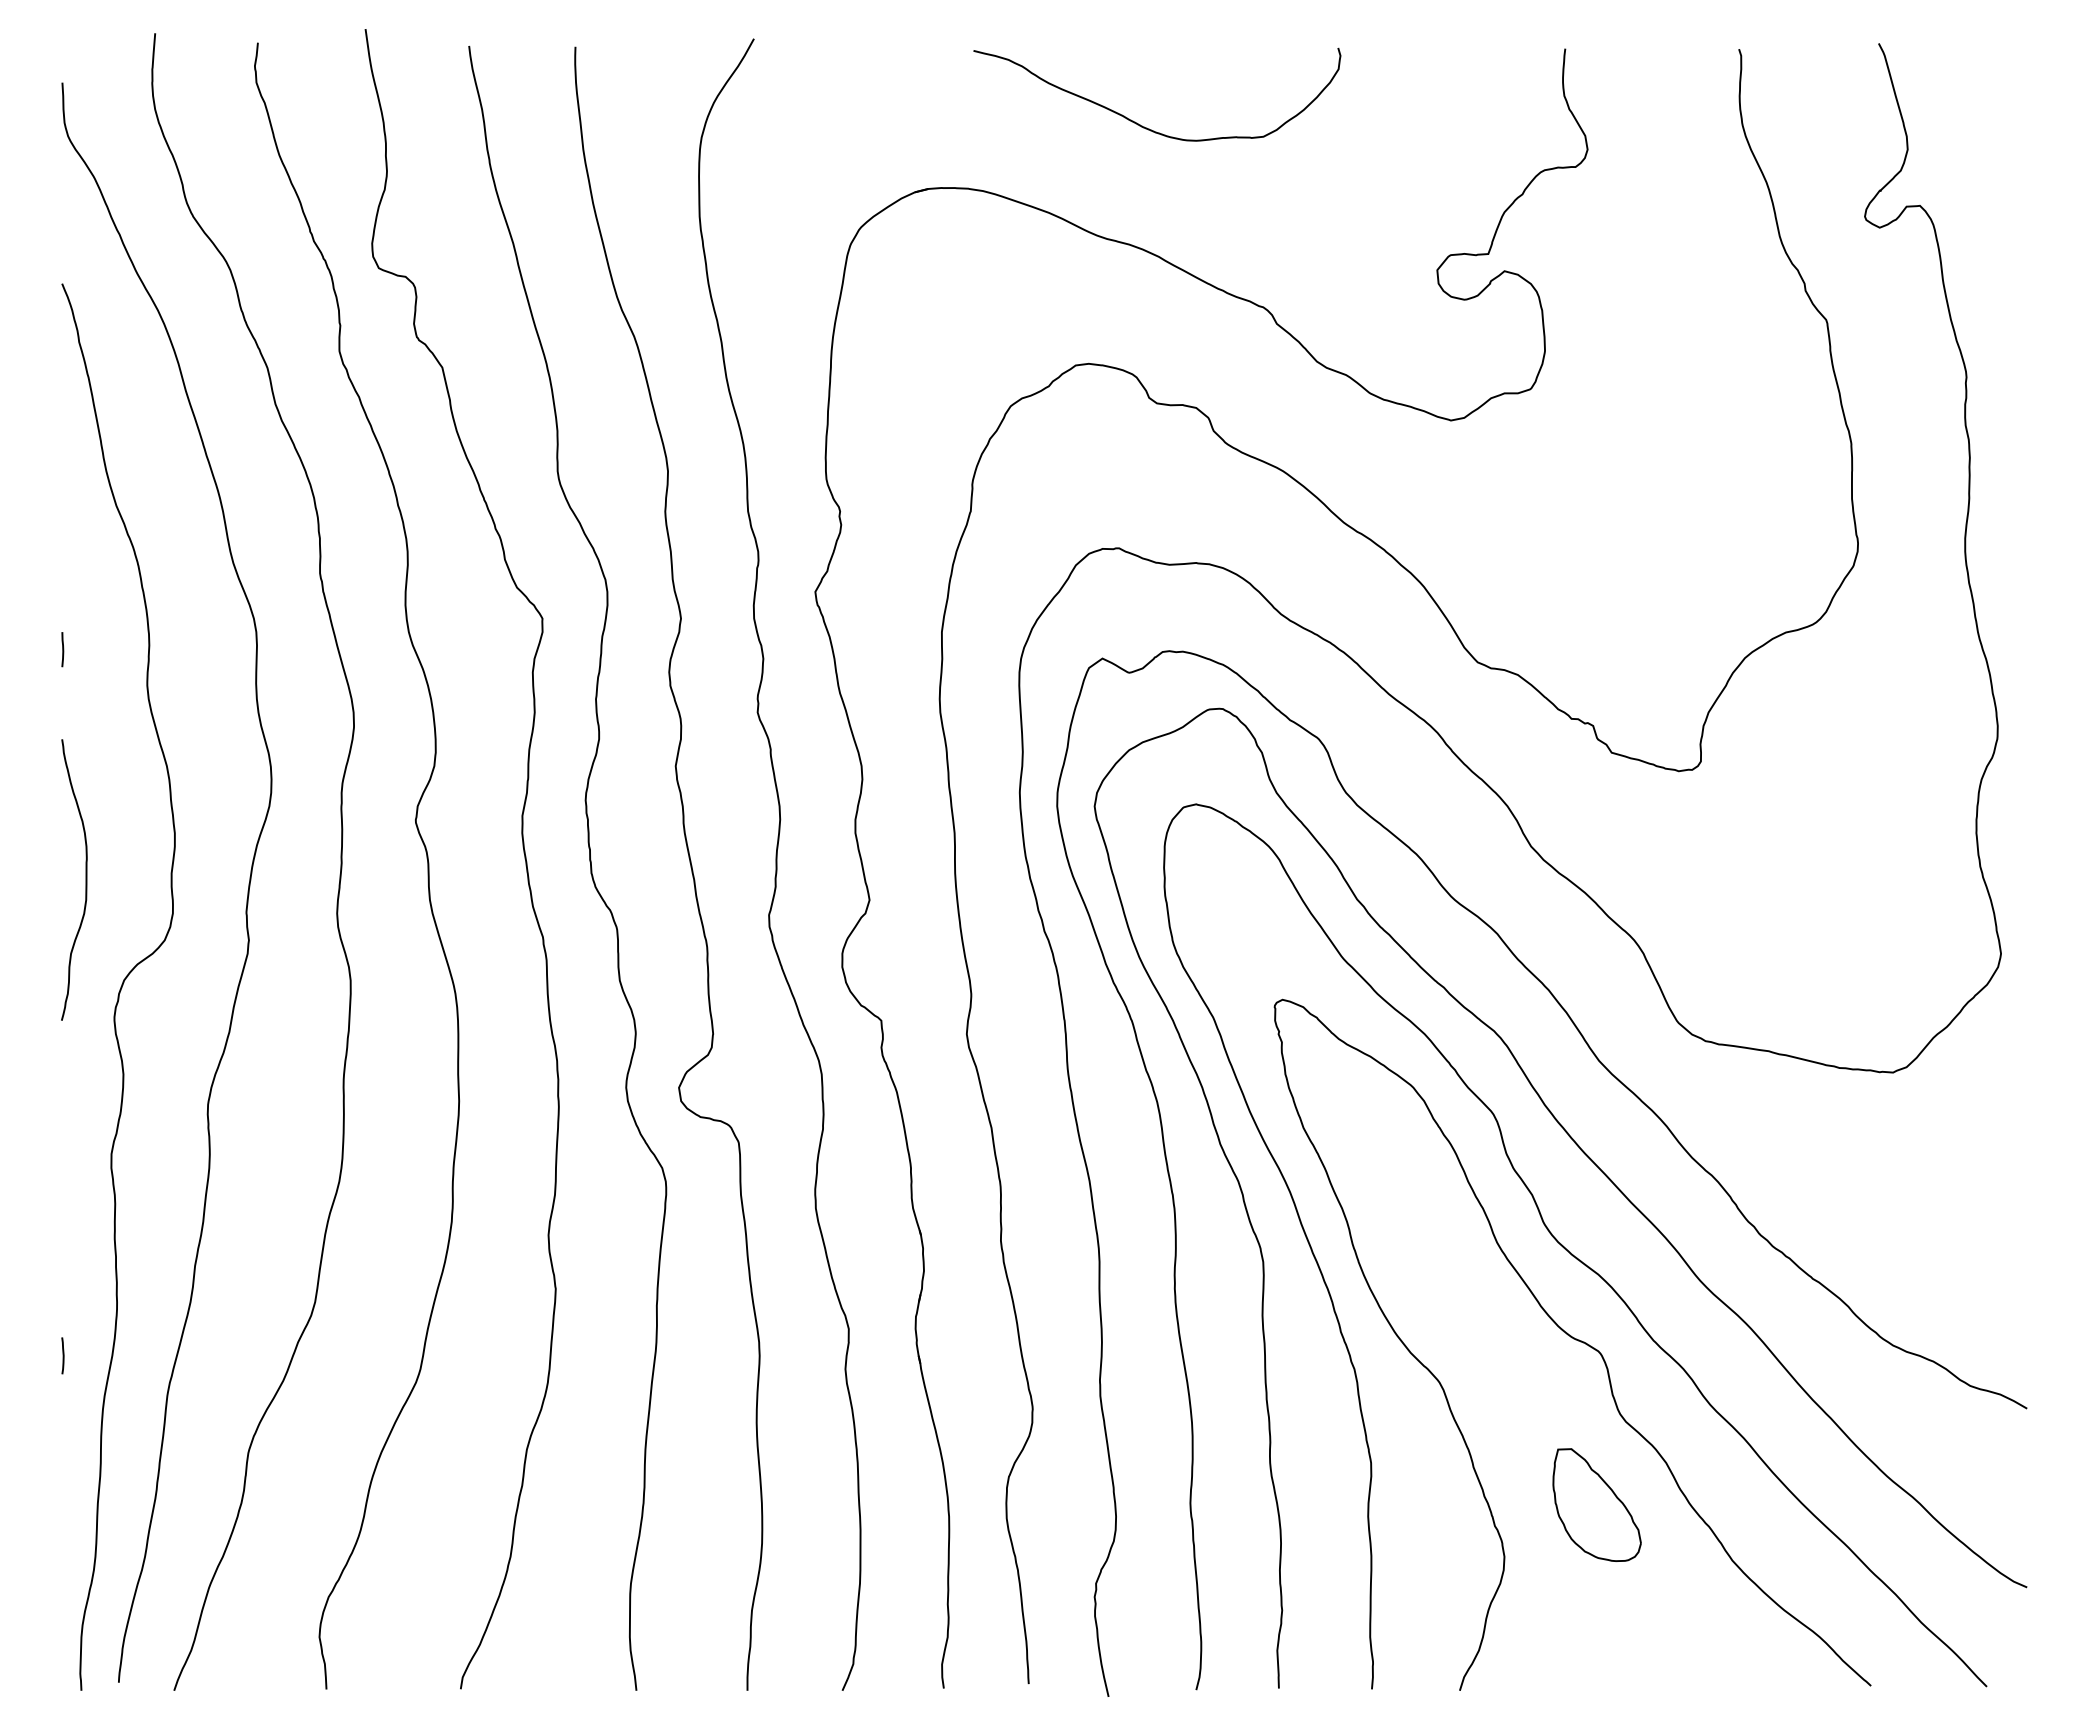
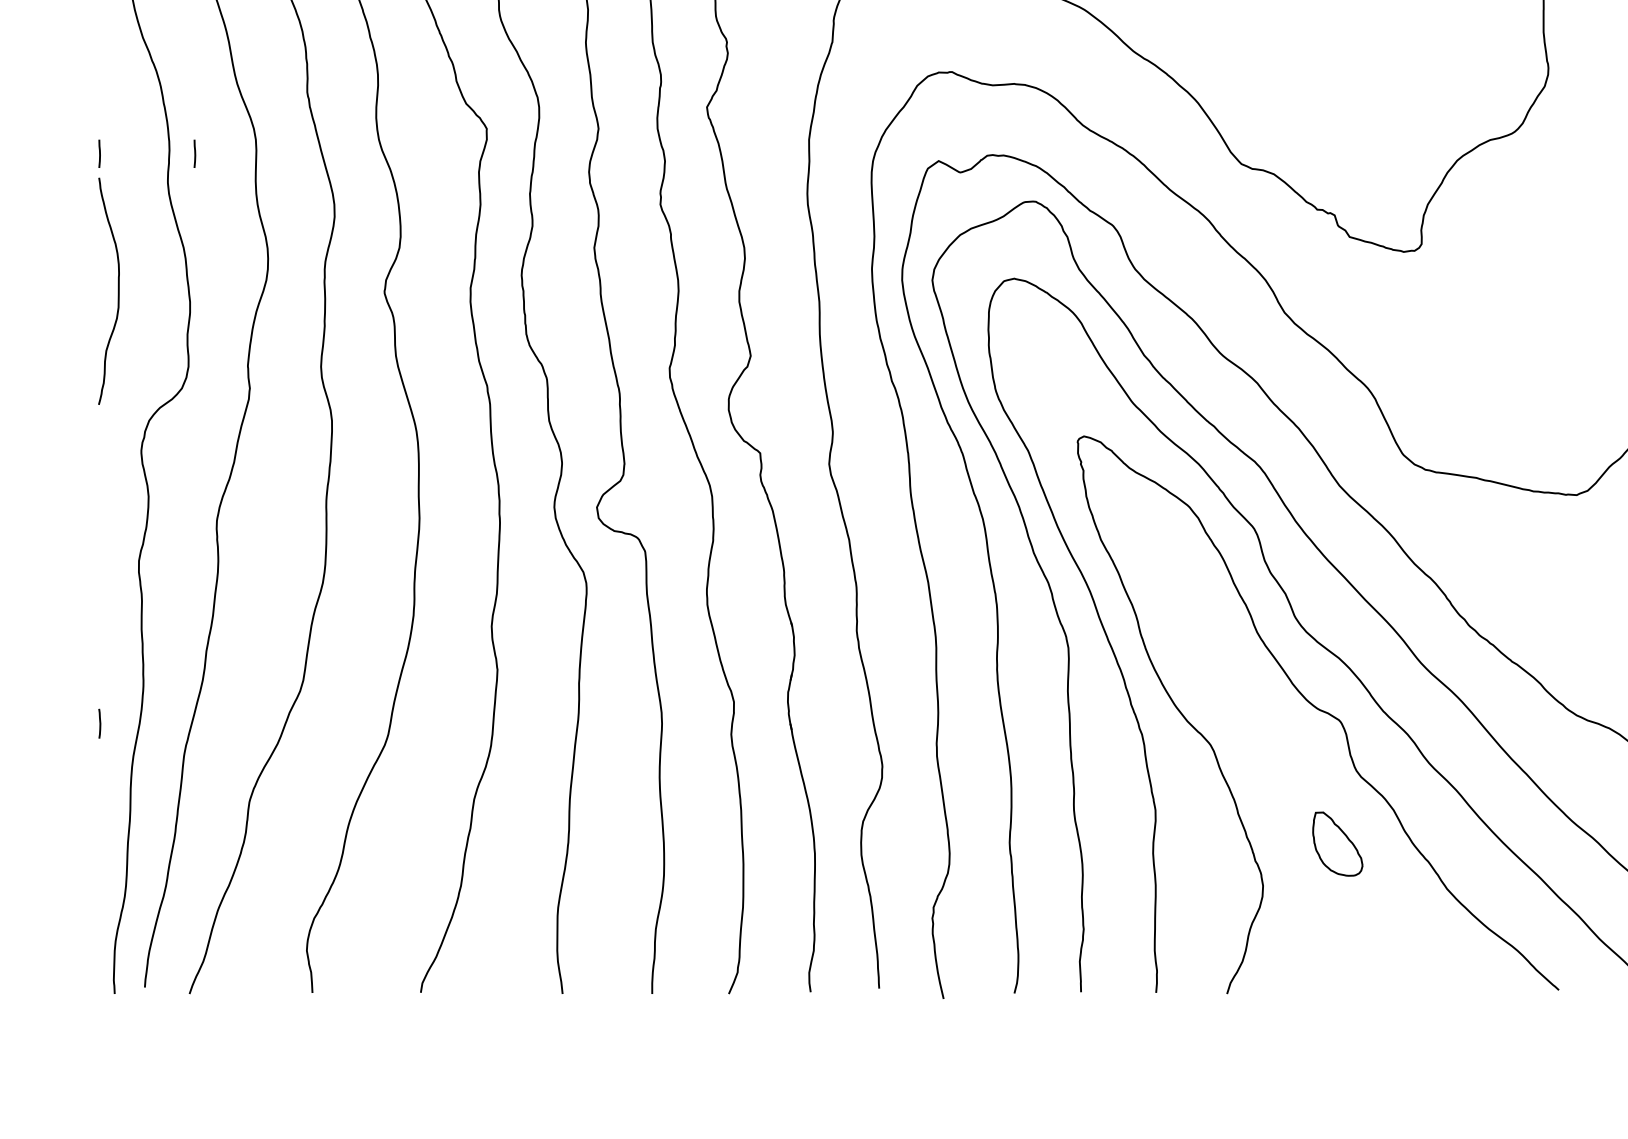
line: (180, 649) -> (194, 153), added
curve: (85, 879) -> (118, 290), moved
part: (1596, 1504) -> (1337, 843), size x0.7

